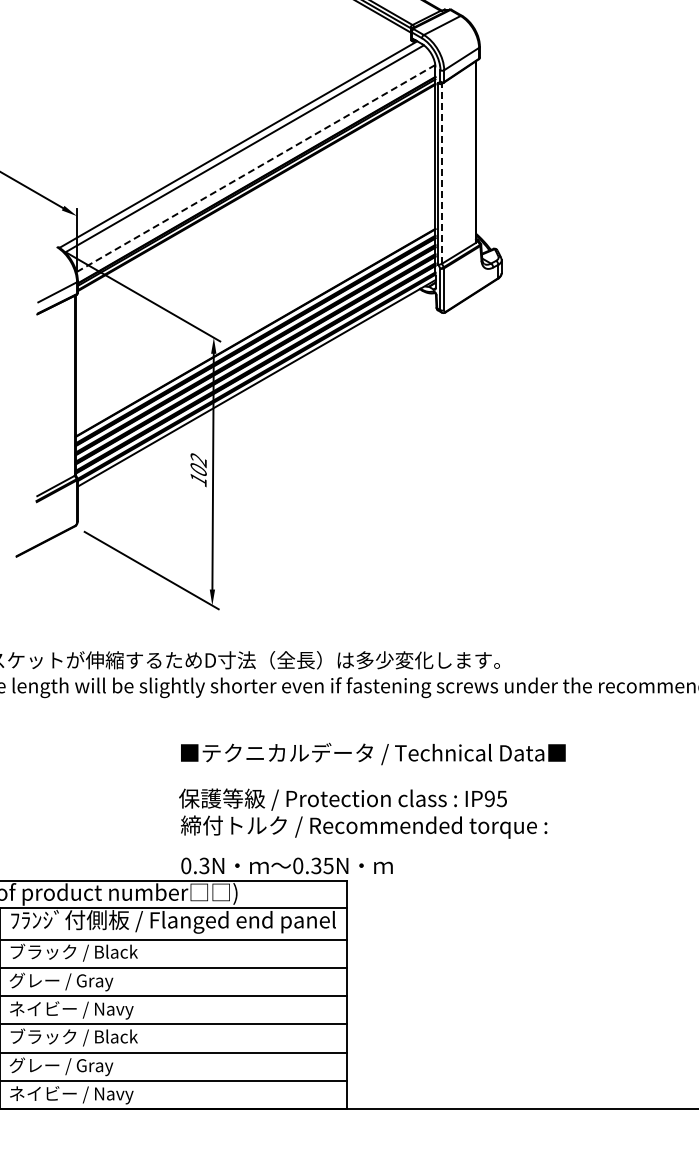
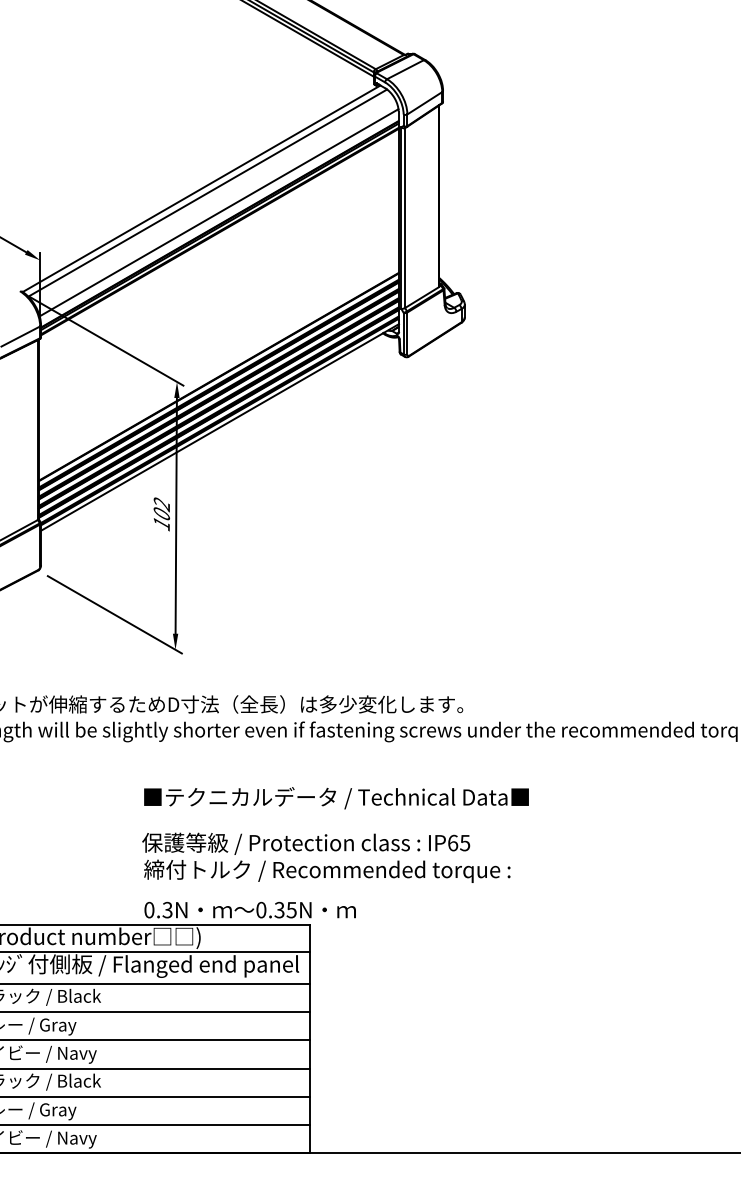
line: (255, 169) -> (218, 213), dashed -> solid
line: (442, 174) -> (405, 218), dashed -> solid
text: (490, 798) -> (453, 842), IP95 -> IP65

